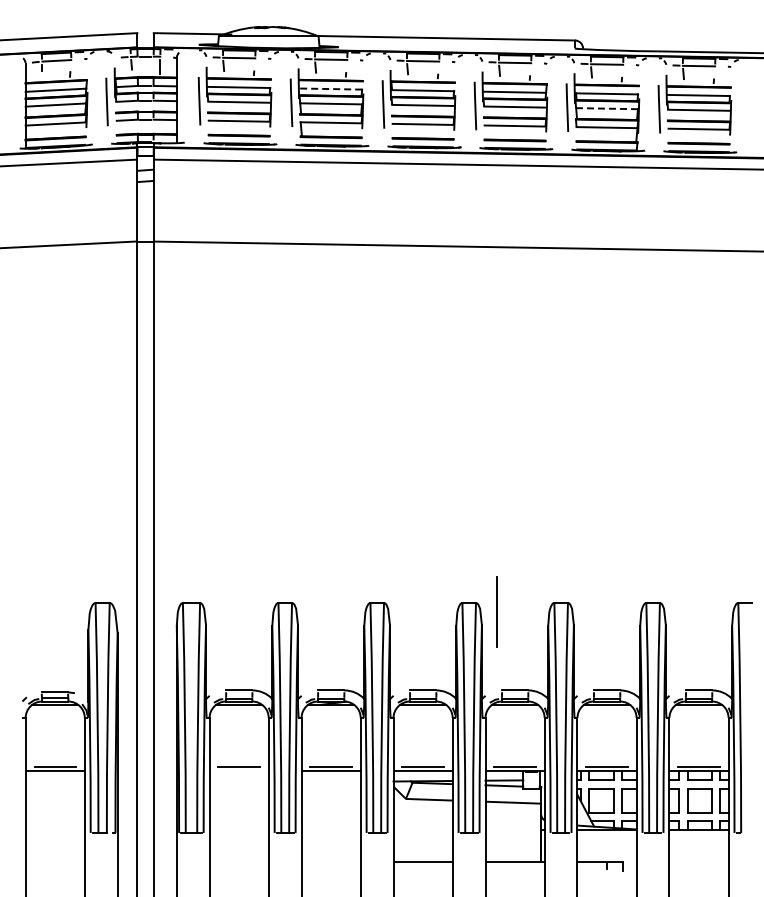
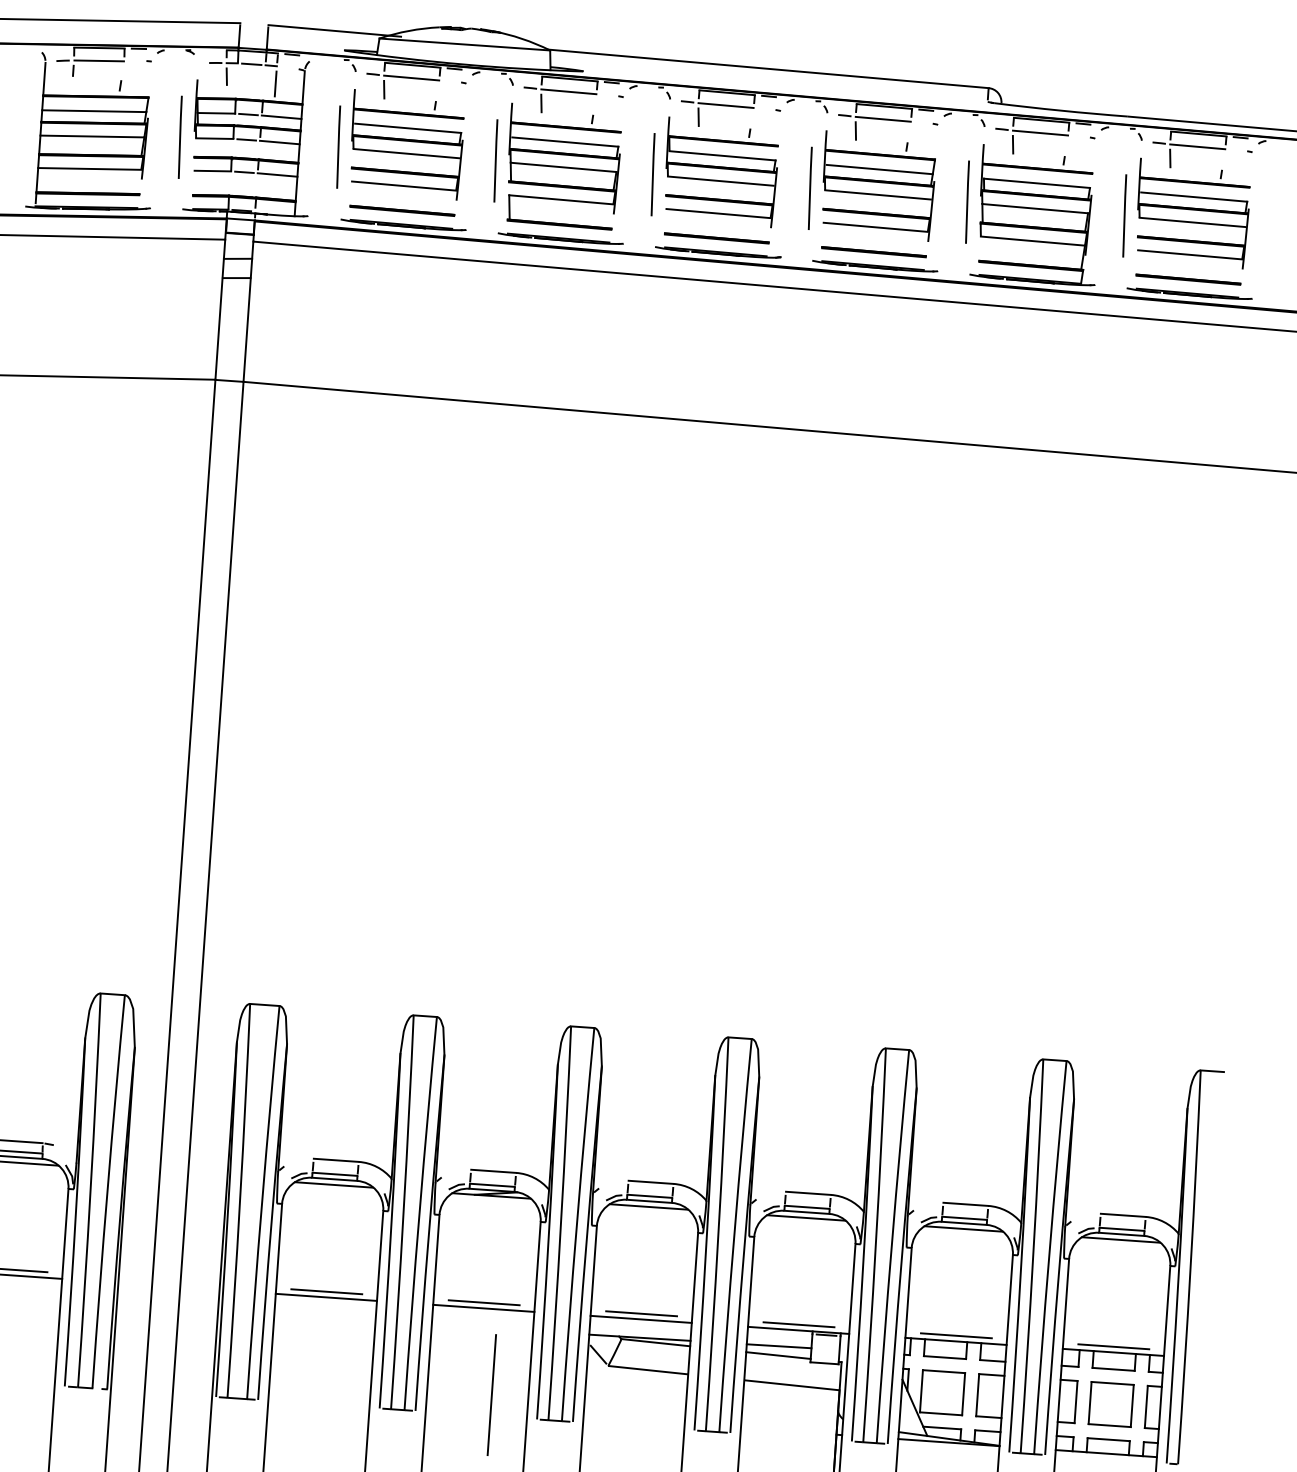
line: (330, 89) -> (564, 142), dashed -> solid
line: (607, 108) -> (1036, 208), dashed -> solid
line: (496, 611) -> (490, 1394), moved
line: (238, 770) -> (325, 1297), added

